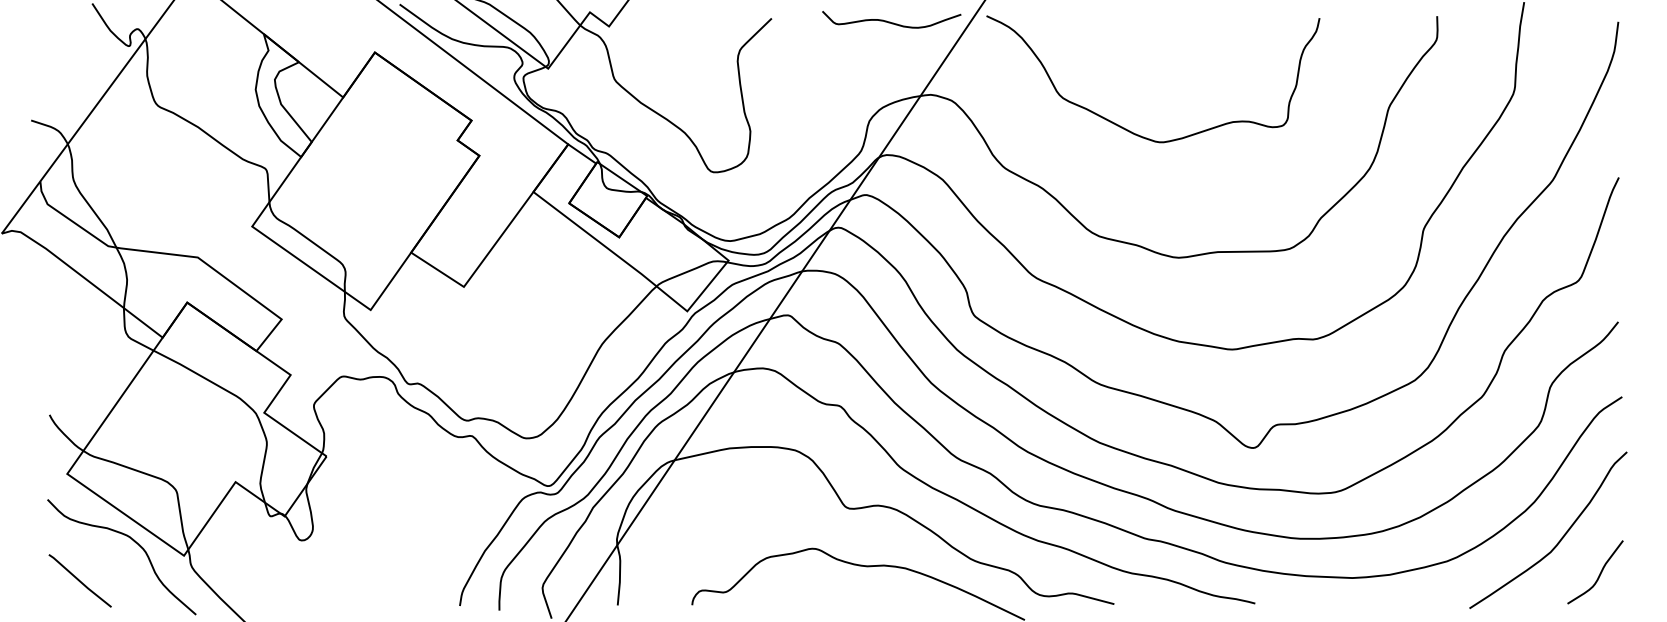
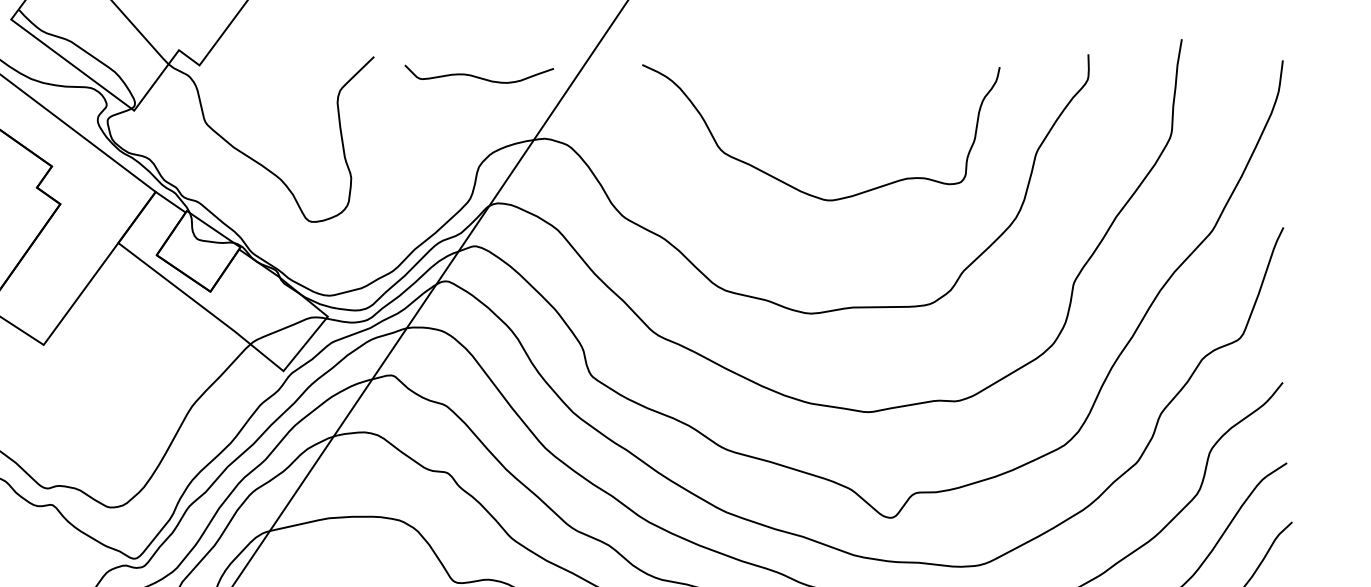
curve: (890, 21) -> (478, 76), moved
curve: (1128, 129) -> (794, 186), moved

